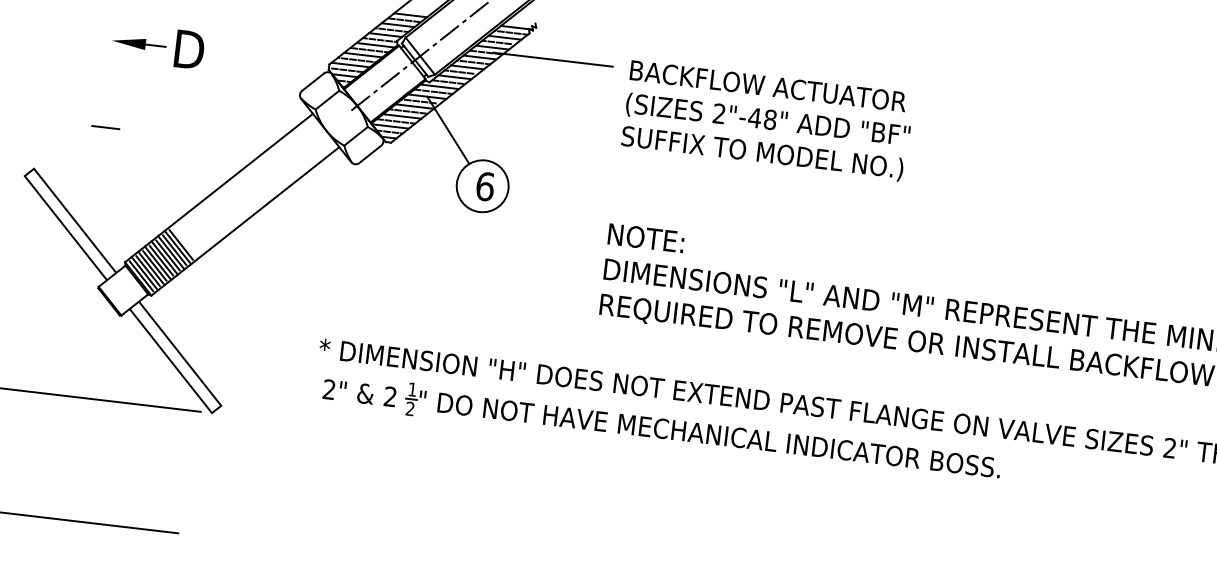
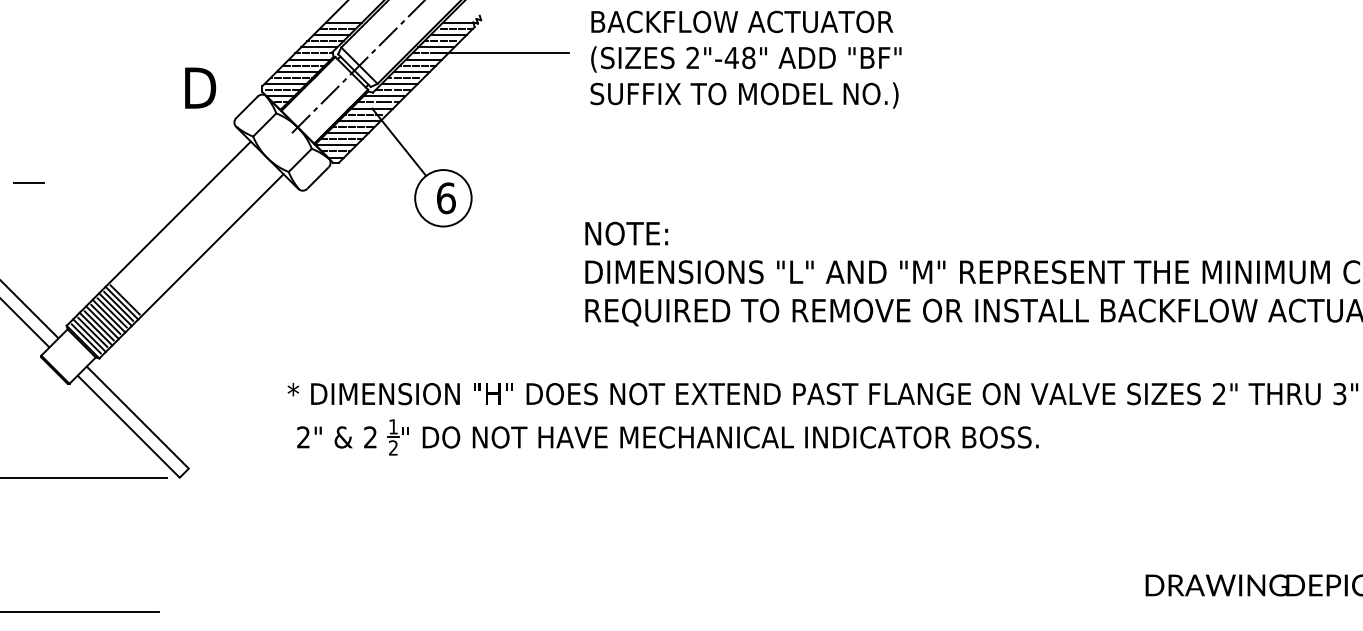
part: (139, 43) -> (54, 87), removed
text: (189, 49) -> (200, 87), moved
text: (767, 120) -> (745, 59), moved

